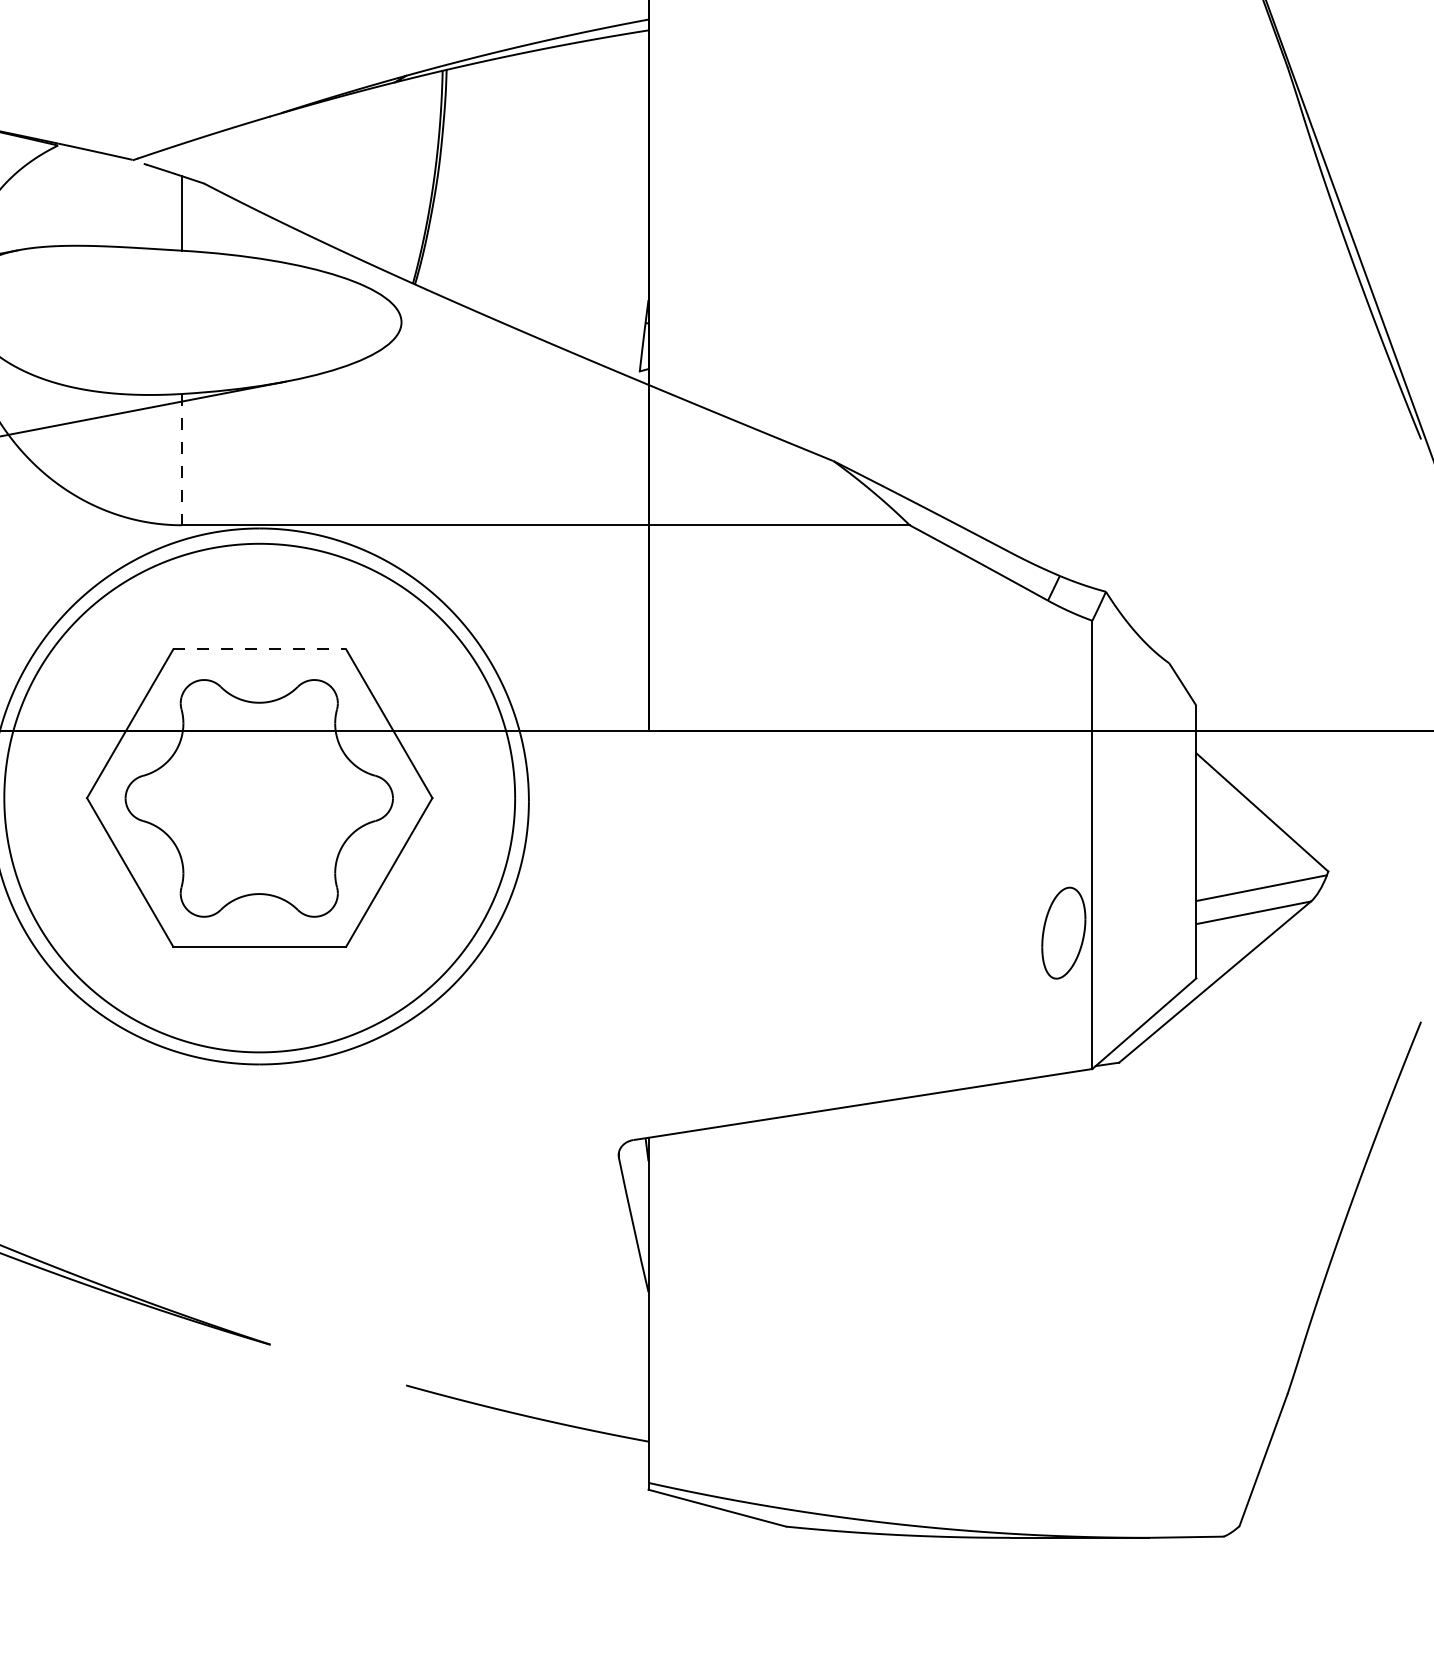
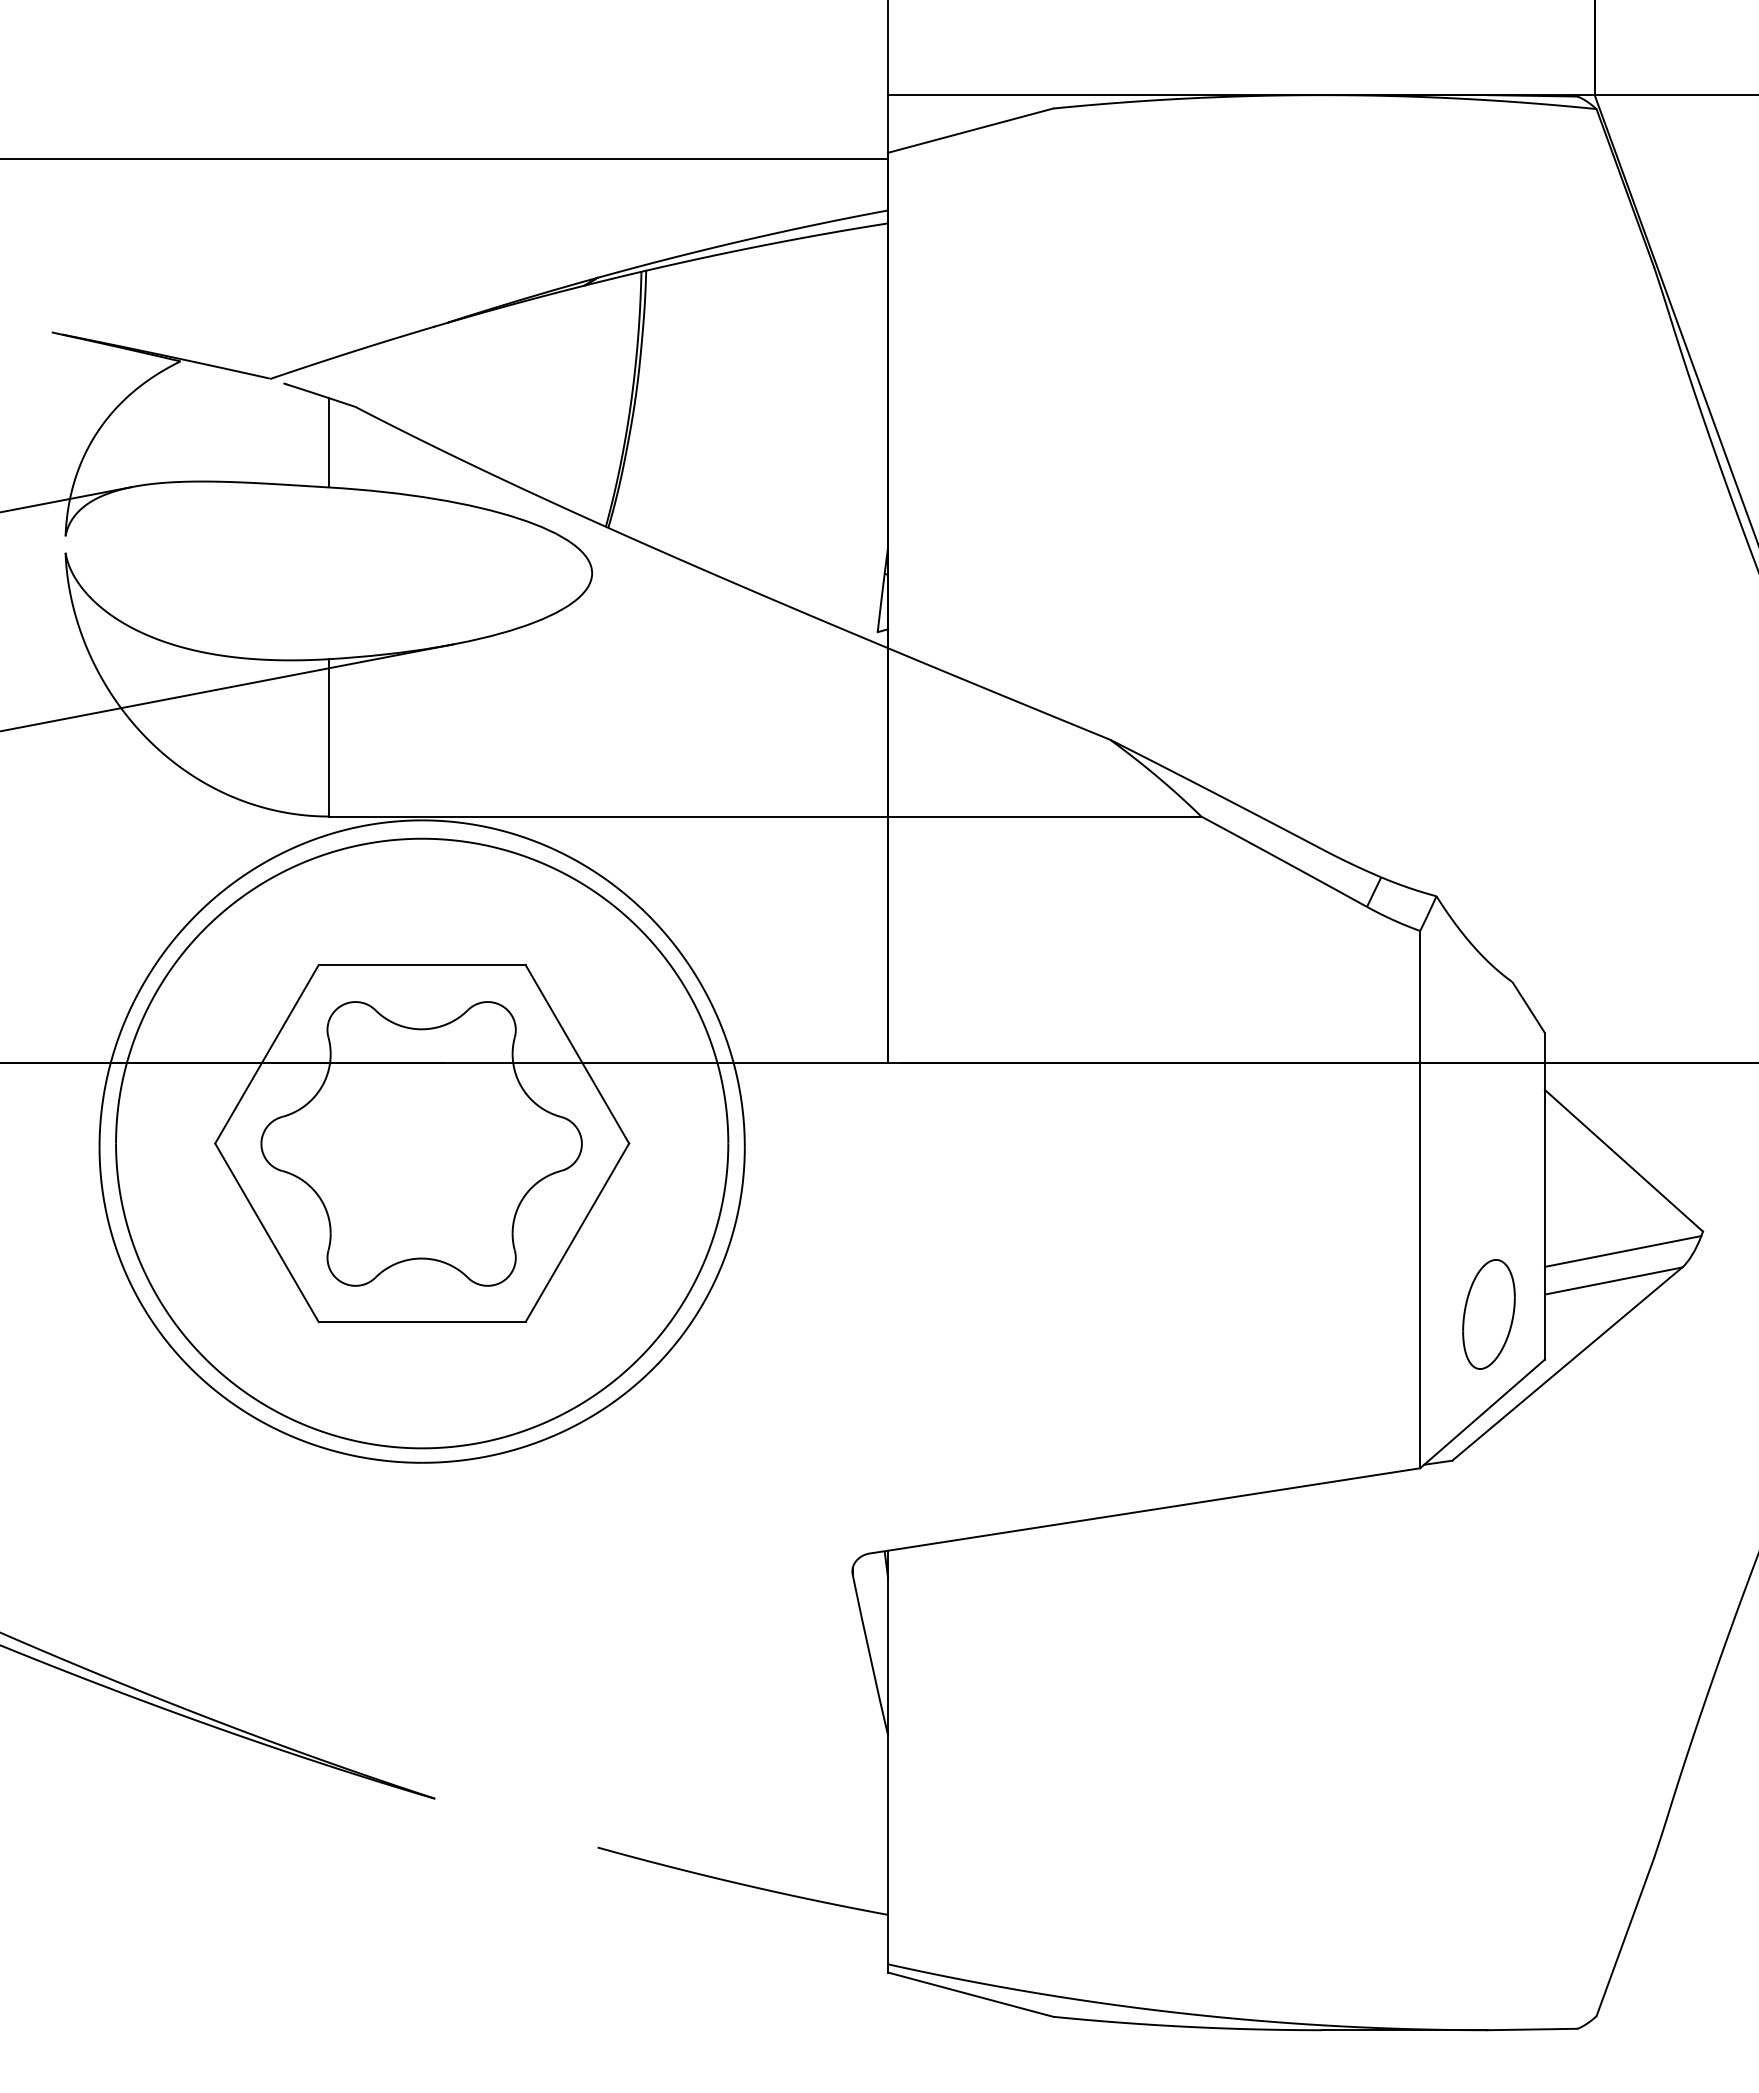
line: (181, 459) -> (328, 737), dashed -> solid
line: (260, 649) -> (422, 965), dashed -> solid
part: (1063, 933) -> (1488, 1314), moved

